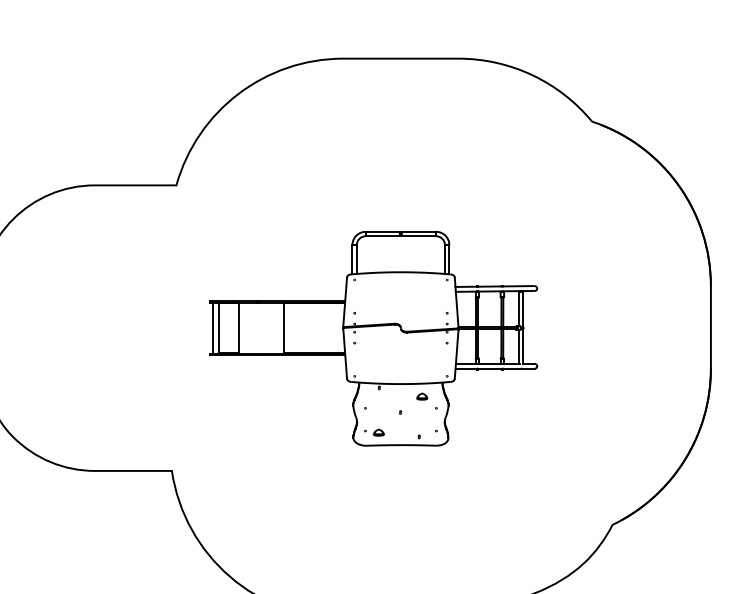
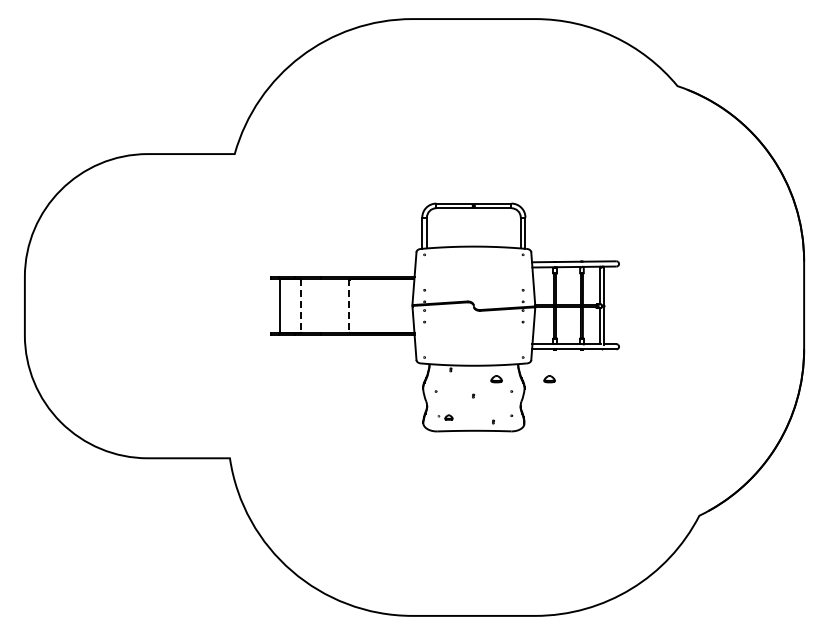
line: (213, 327) -> (274, 305), removed
line: (239, 328) -> (301, 306), solid -> dashed
line: (284, 328) -> (349, 306), solid -> dashed
part: (471, 396) -> (549, 379), added
part: (374, 432) -> (445, 417), size x0.7

